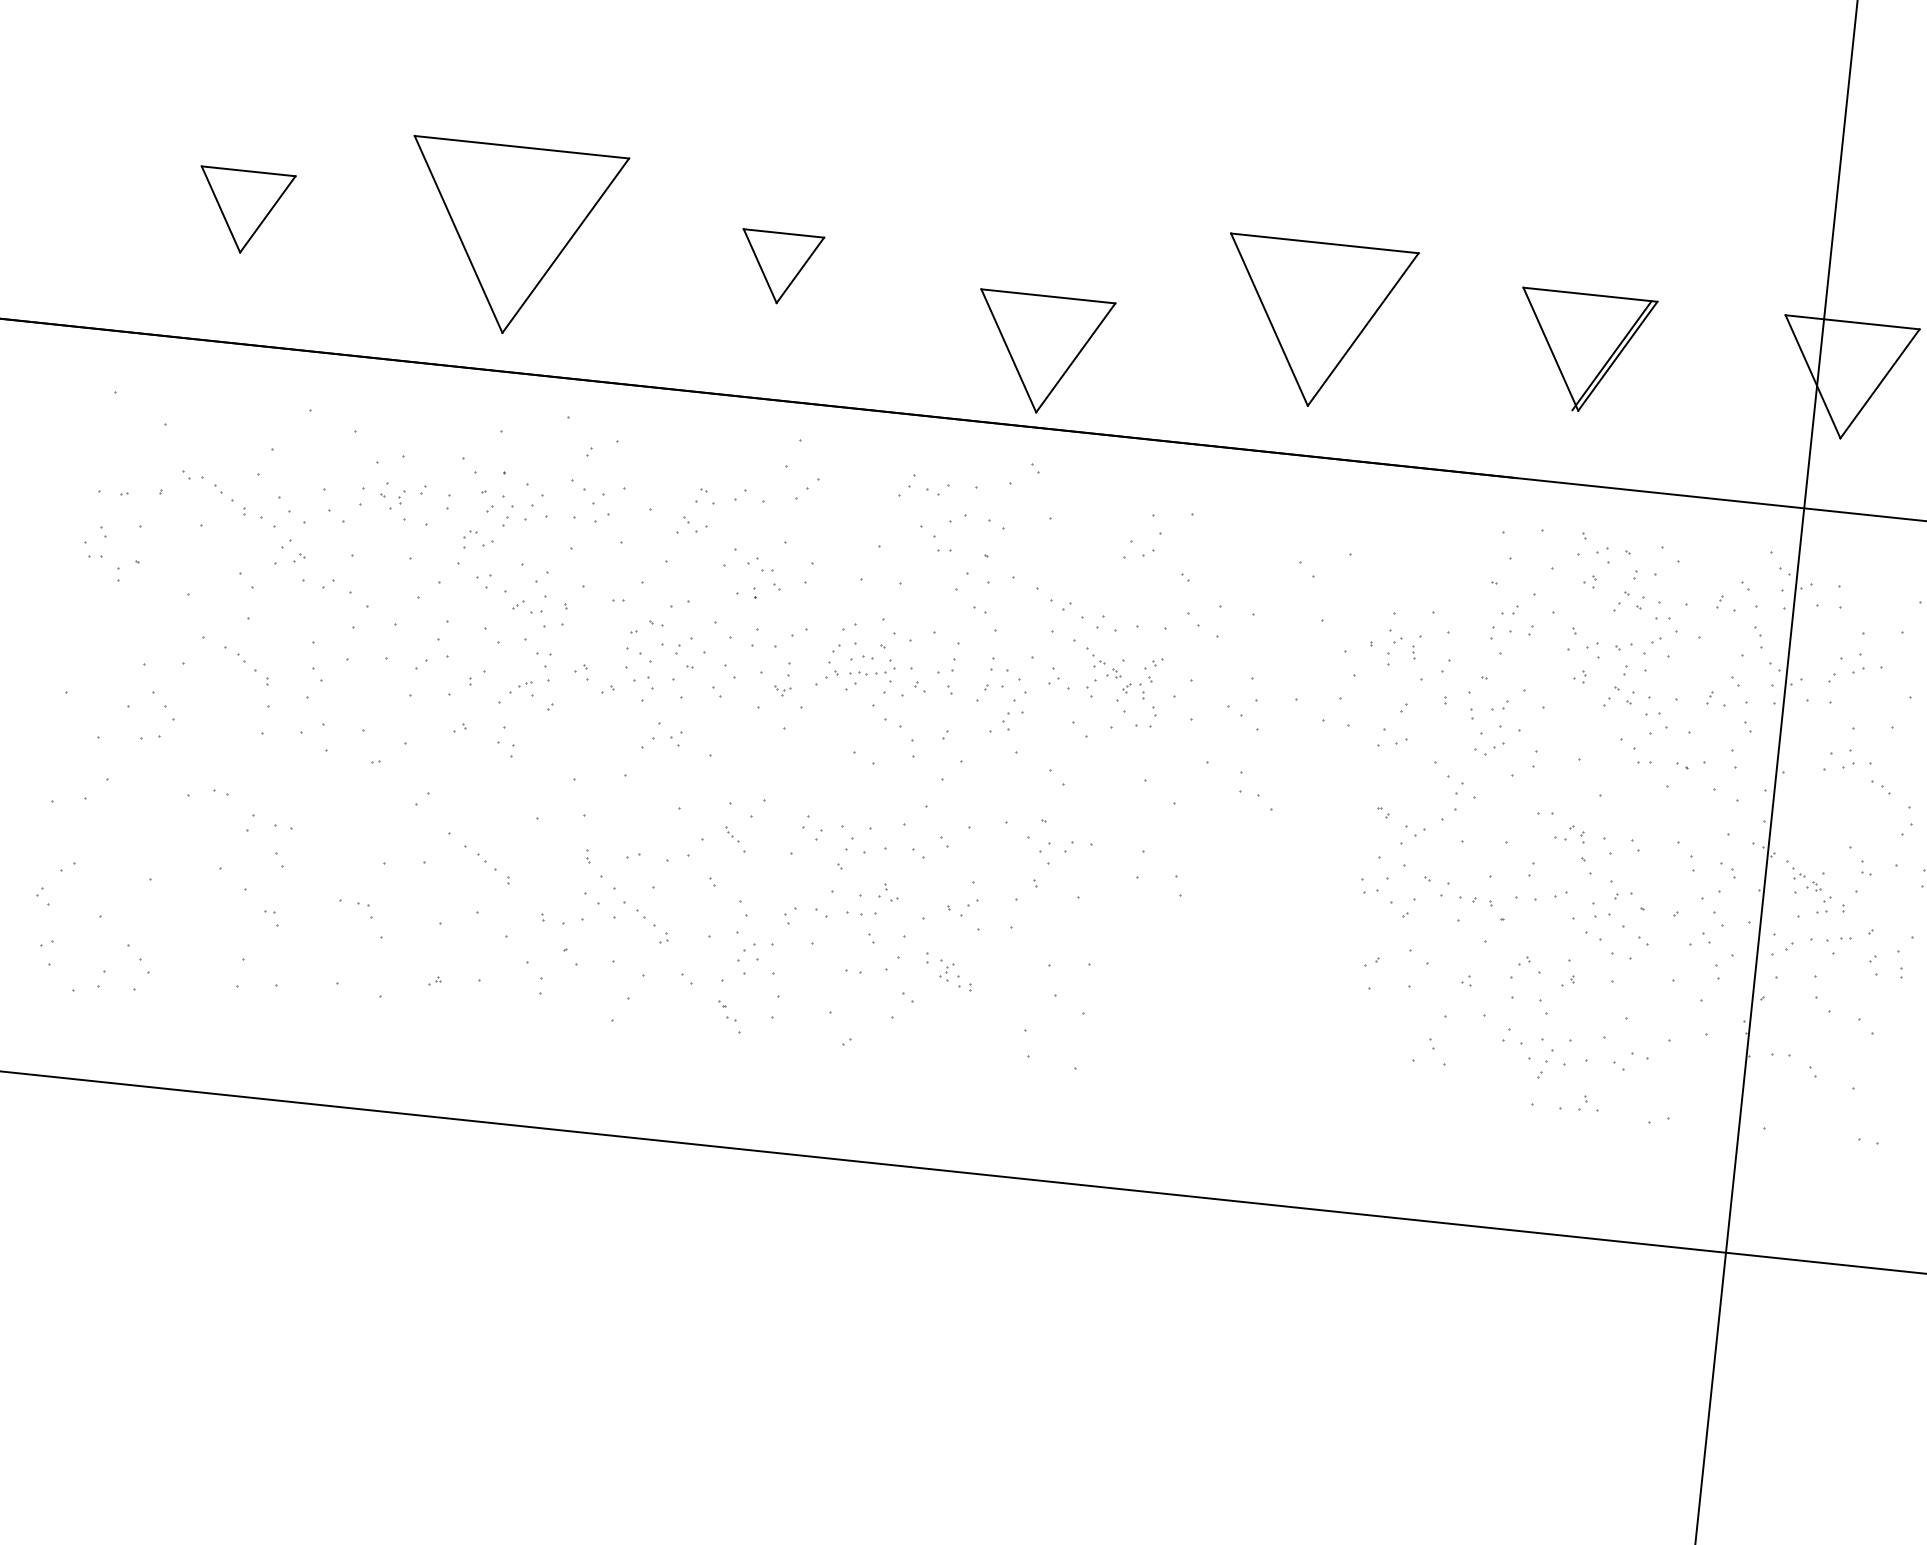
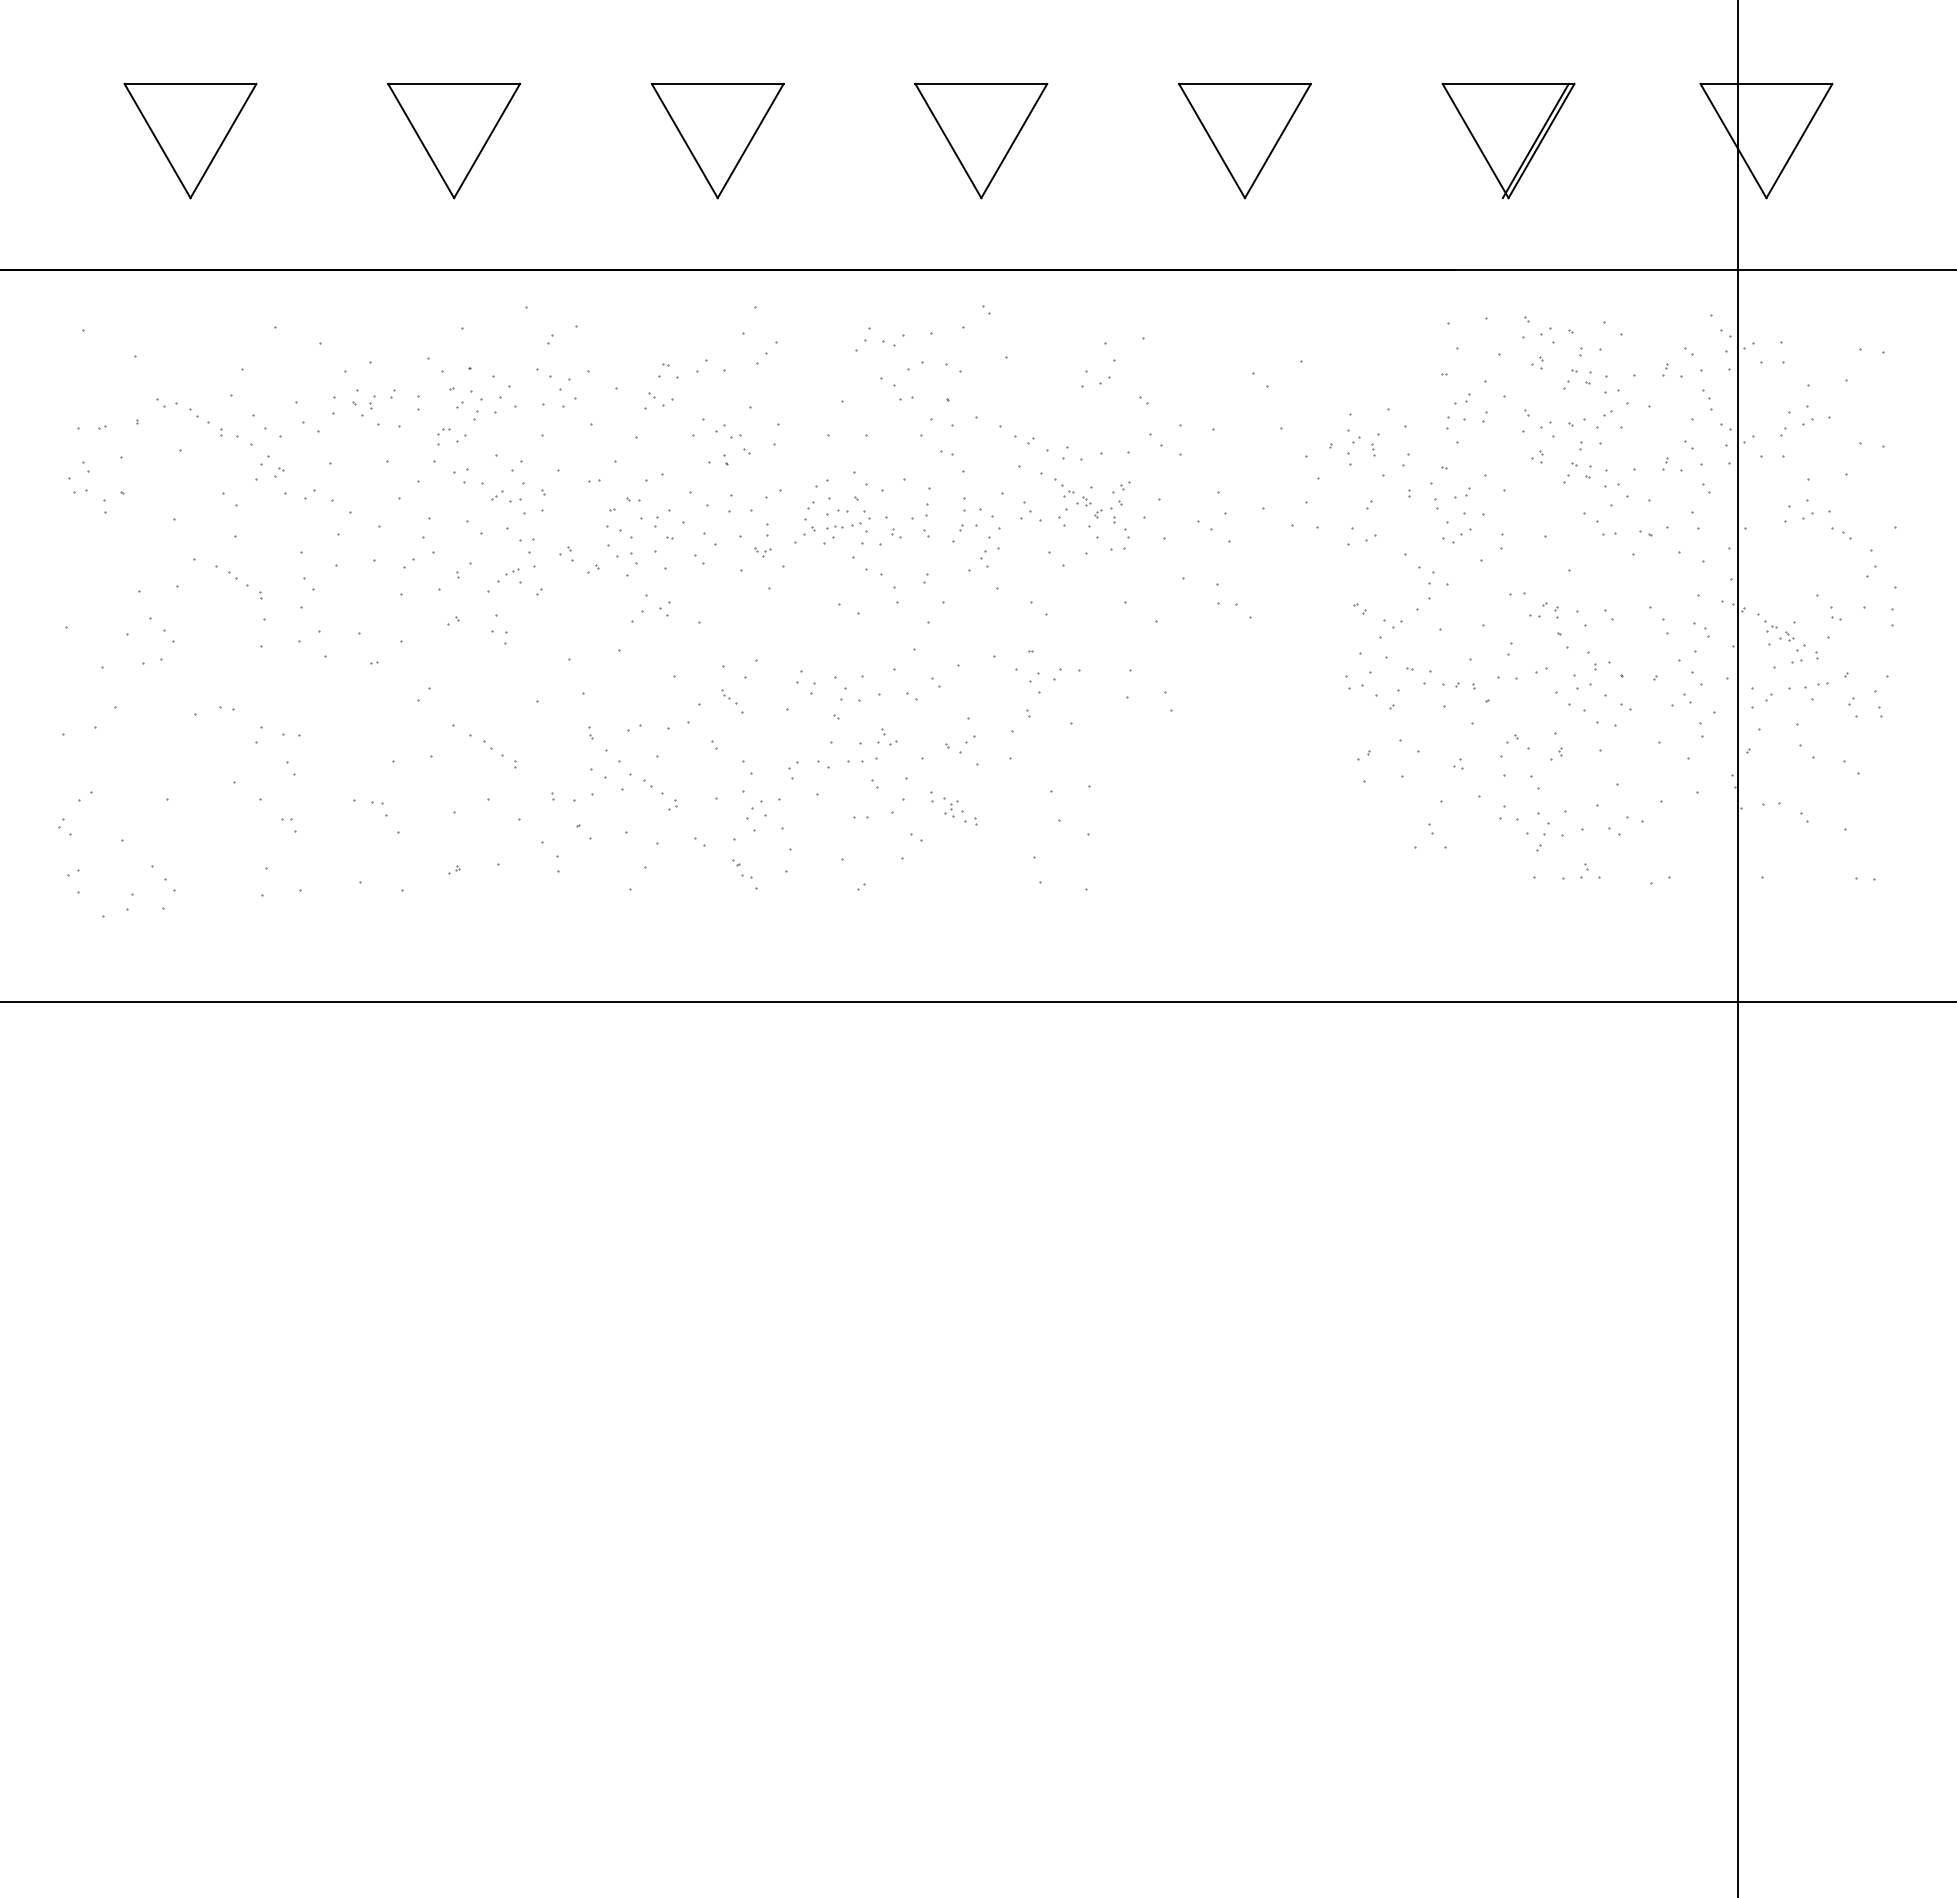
part: (244, 211) -> (190, 140), size x1.43
part: (512, 239) -> (454, 140), size x0.62
part: (780, 267) -> (717, 140), size x1.67
part: (1315, 324) -> (1244, 140), size x0.71
part: (1042, 353) -> (981, 140), moved

